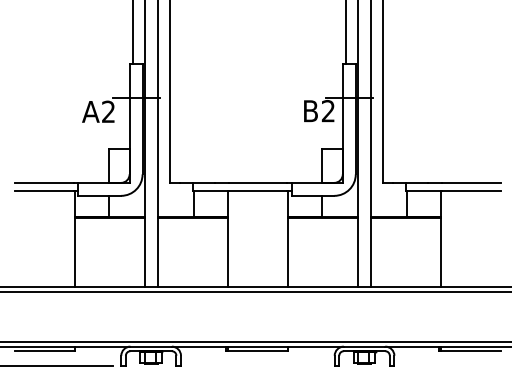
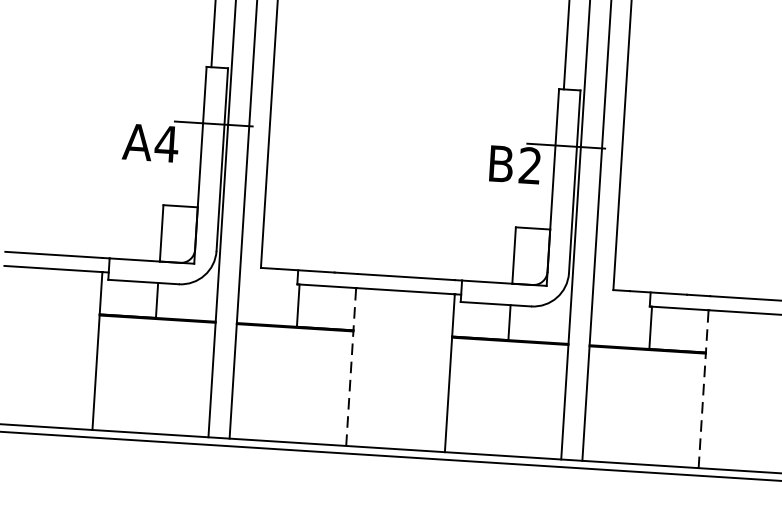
text: (108, 111) -> (166, 143), A2 -> A4
line: (228, 239) -> (351, 367), solid -> dashed
line: (441, 239) -> (703, 389), solid -> dashed

